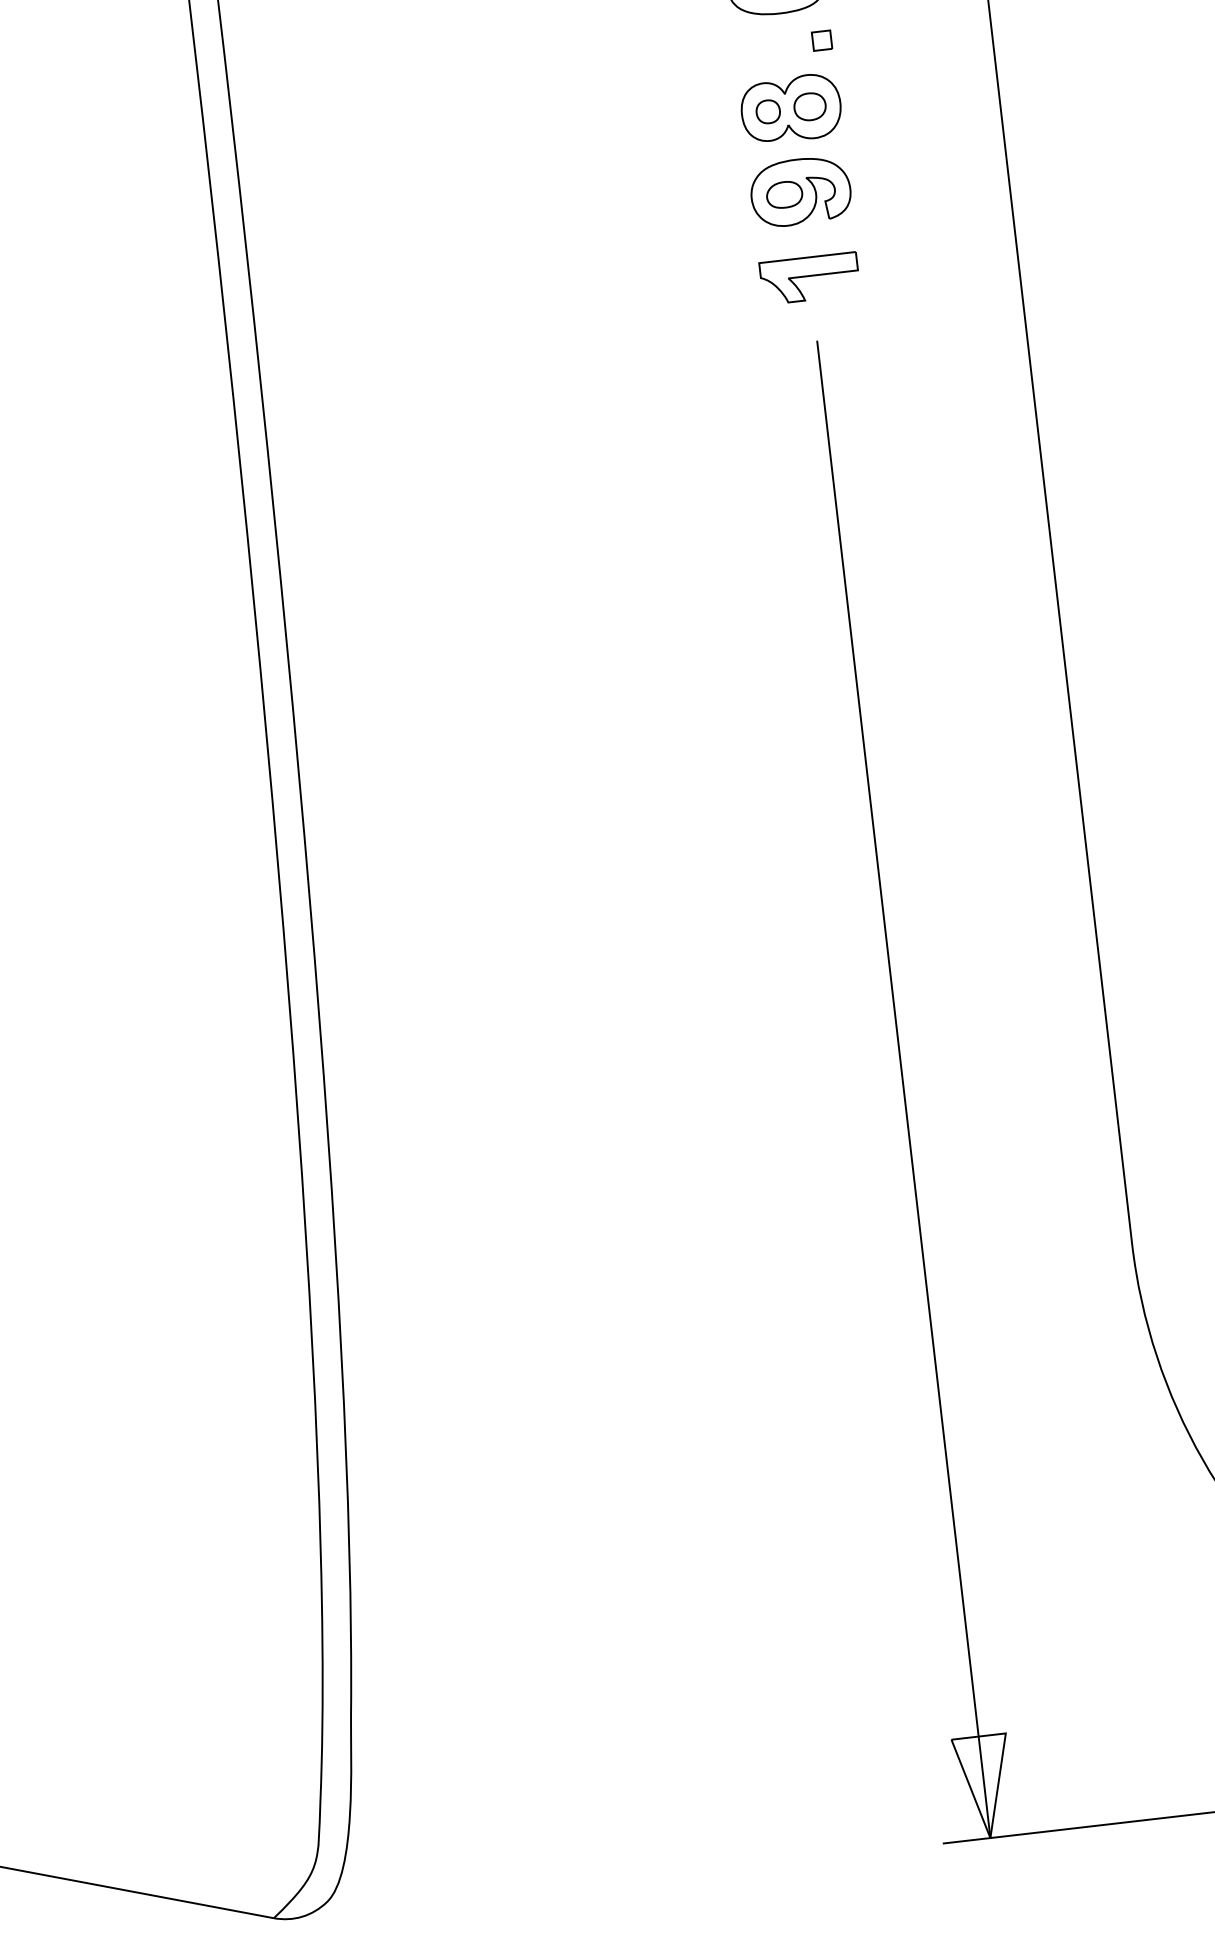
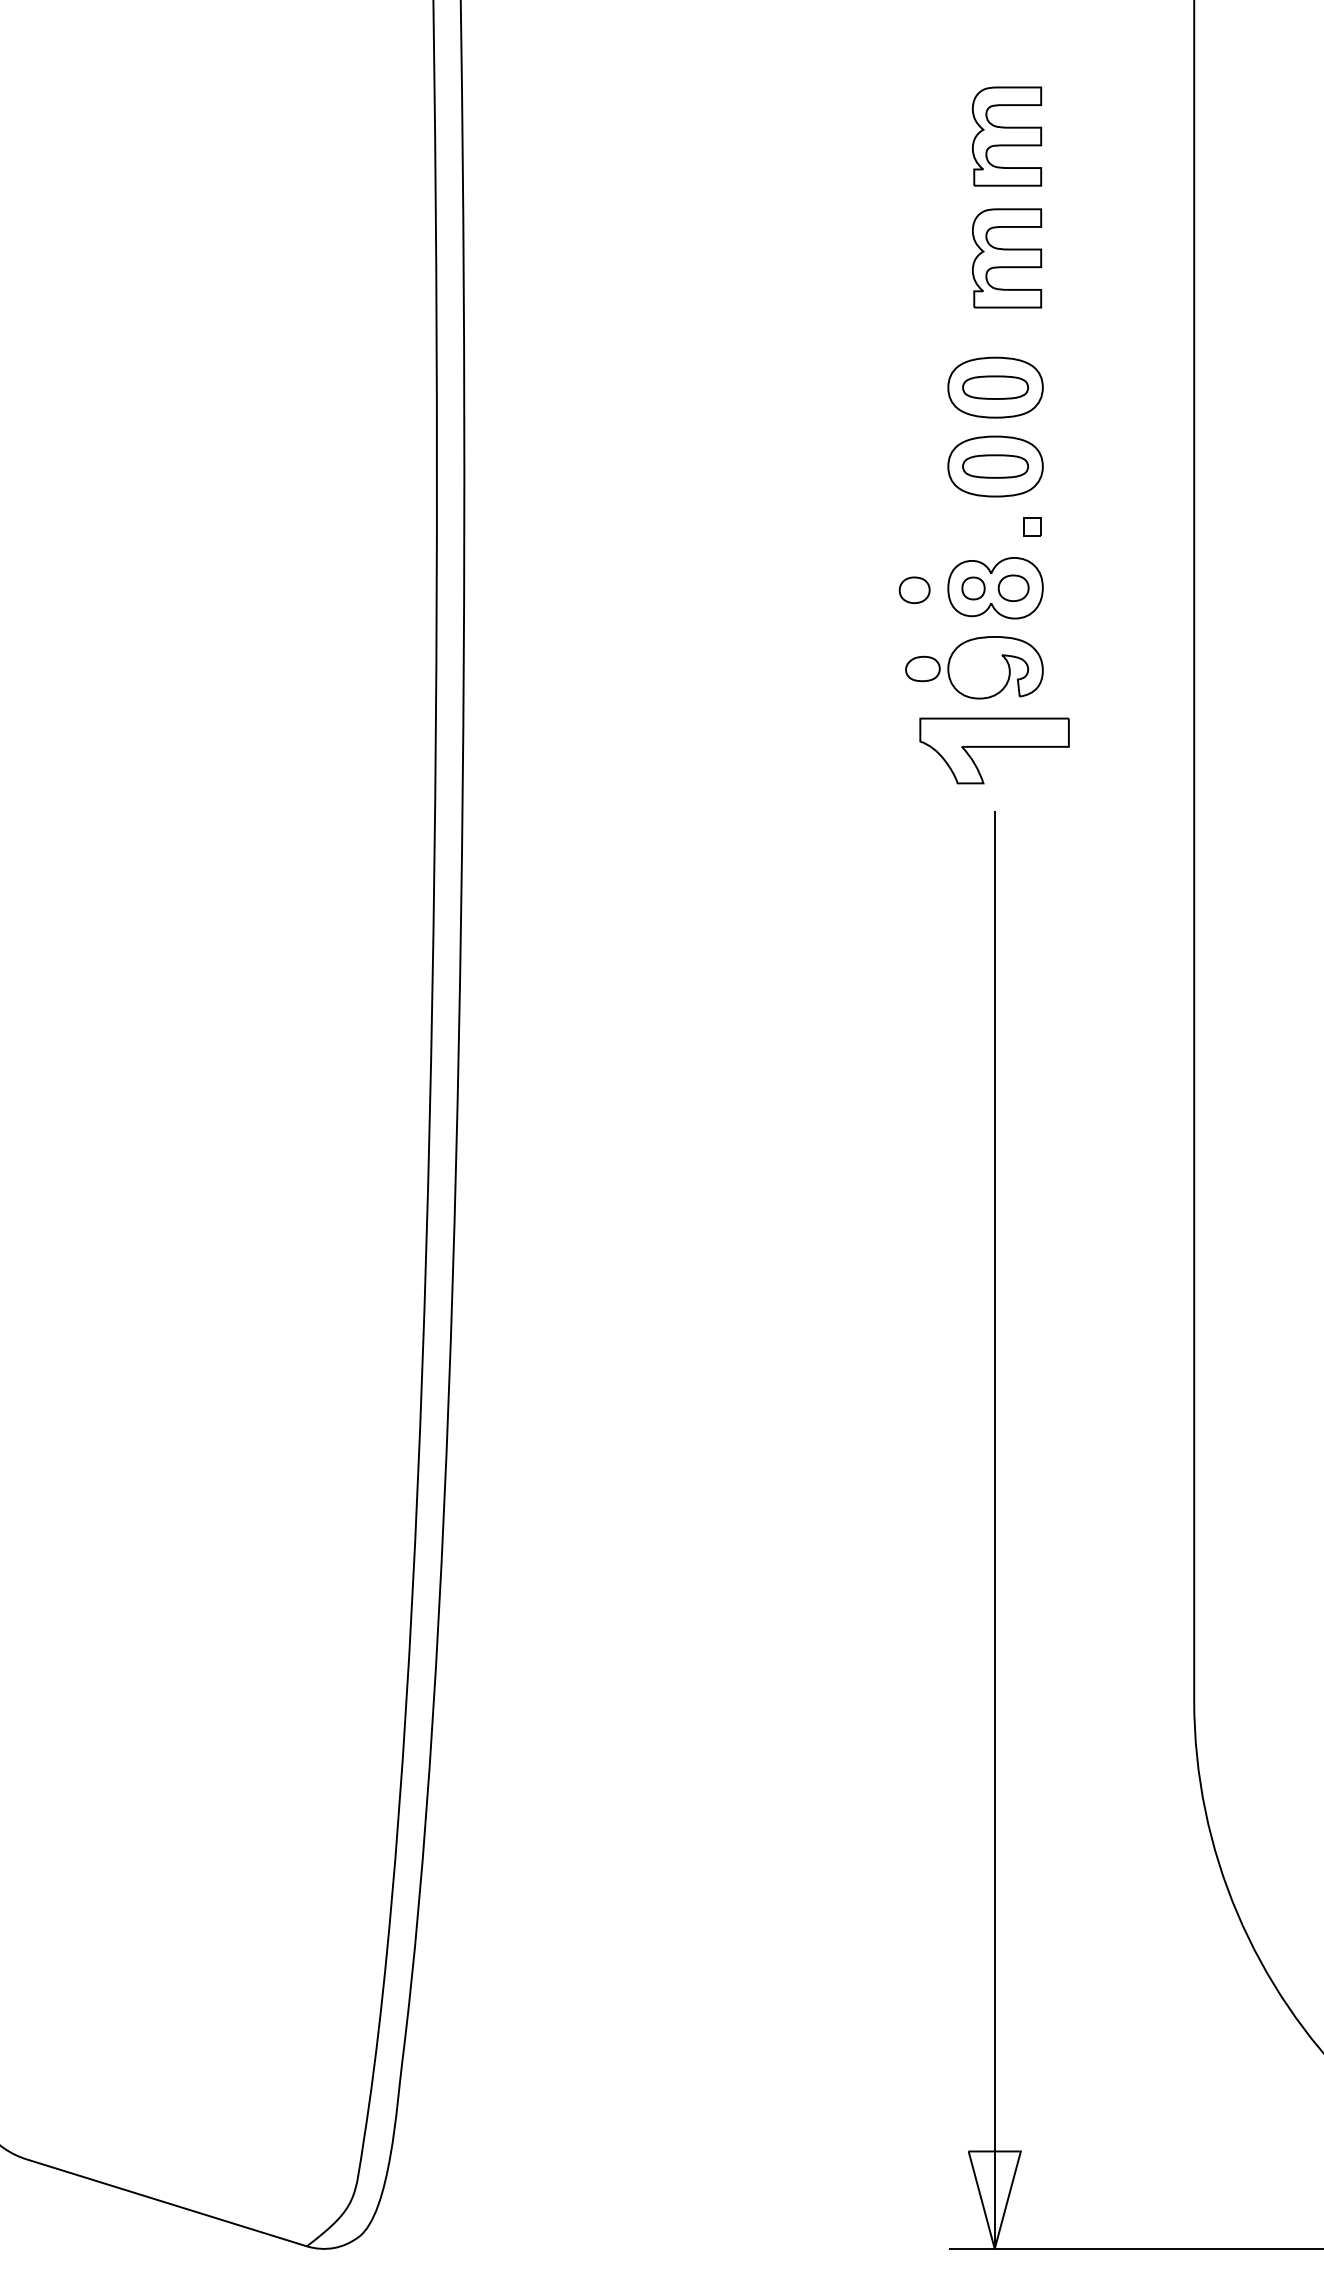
part: (706, 120) -> (914, 589), added
part: (784, 194) -> (922, 668), moved
part: (809, 279) -> (994, 751), size x1.6

